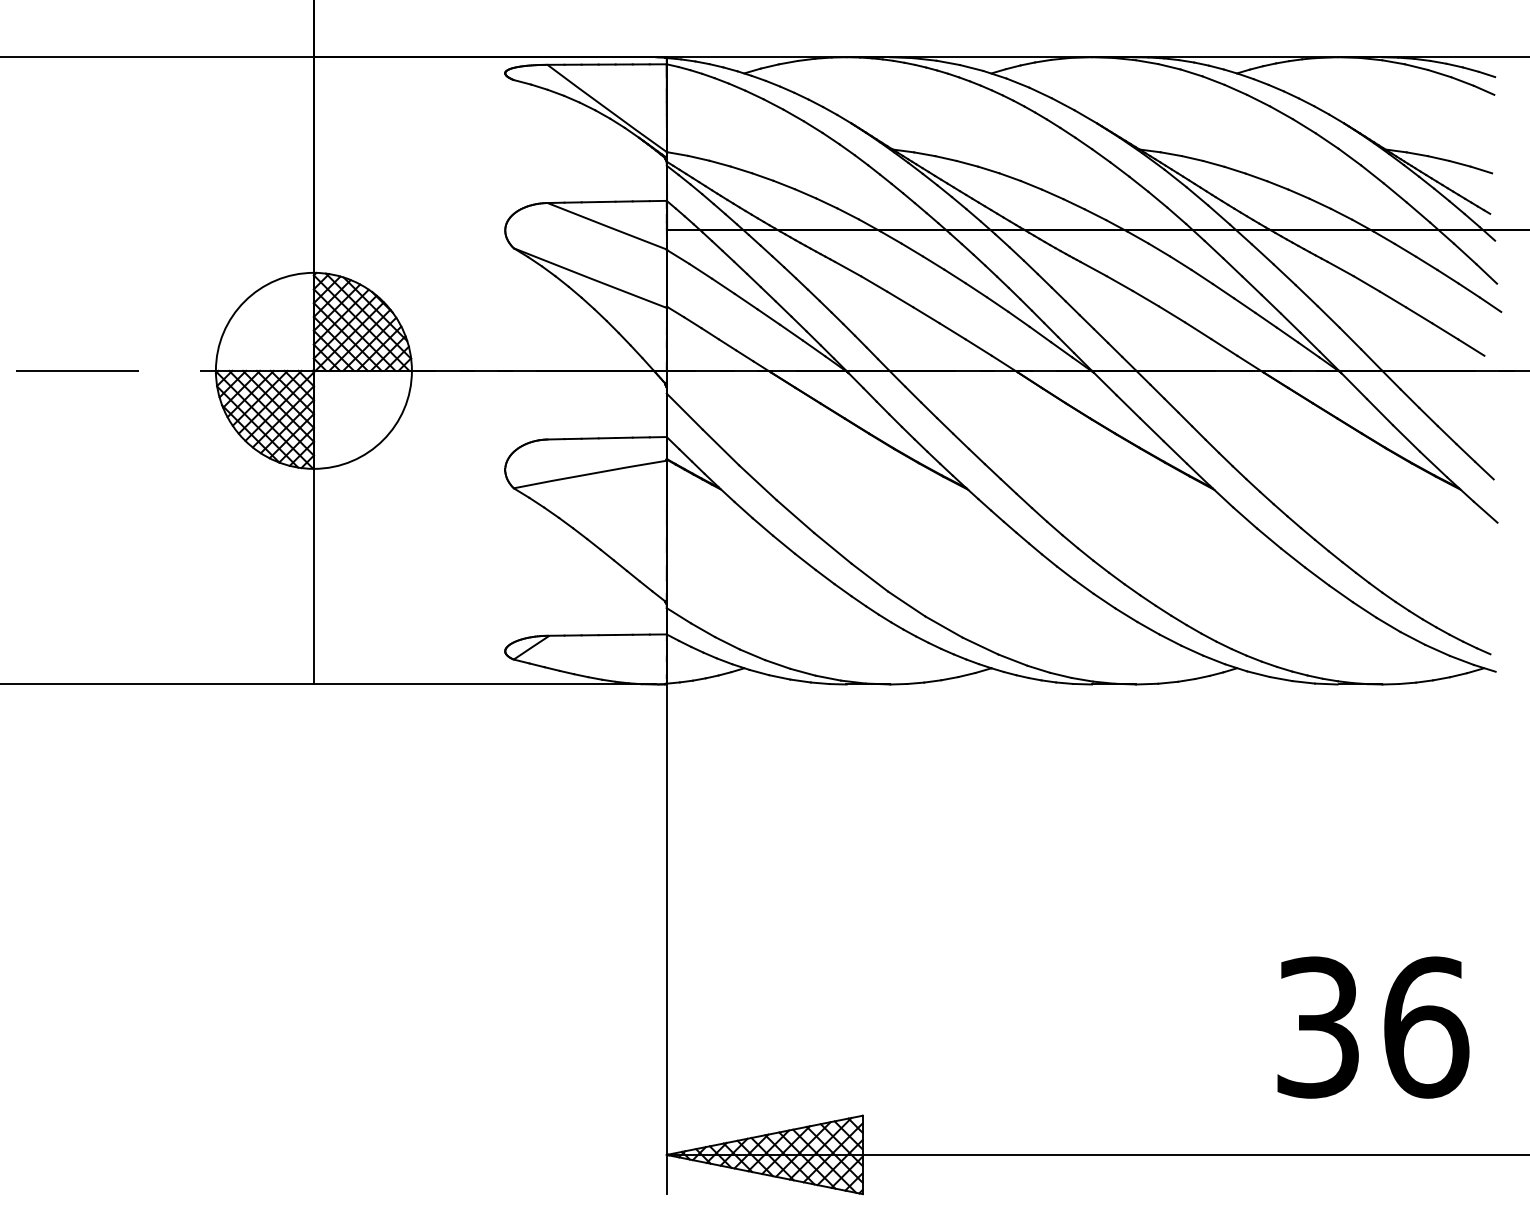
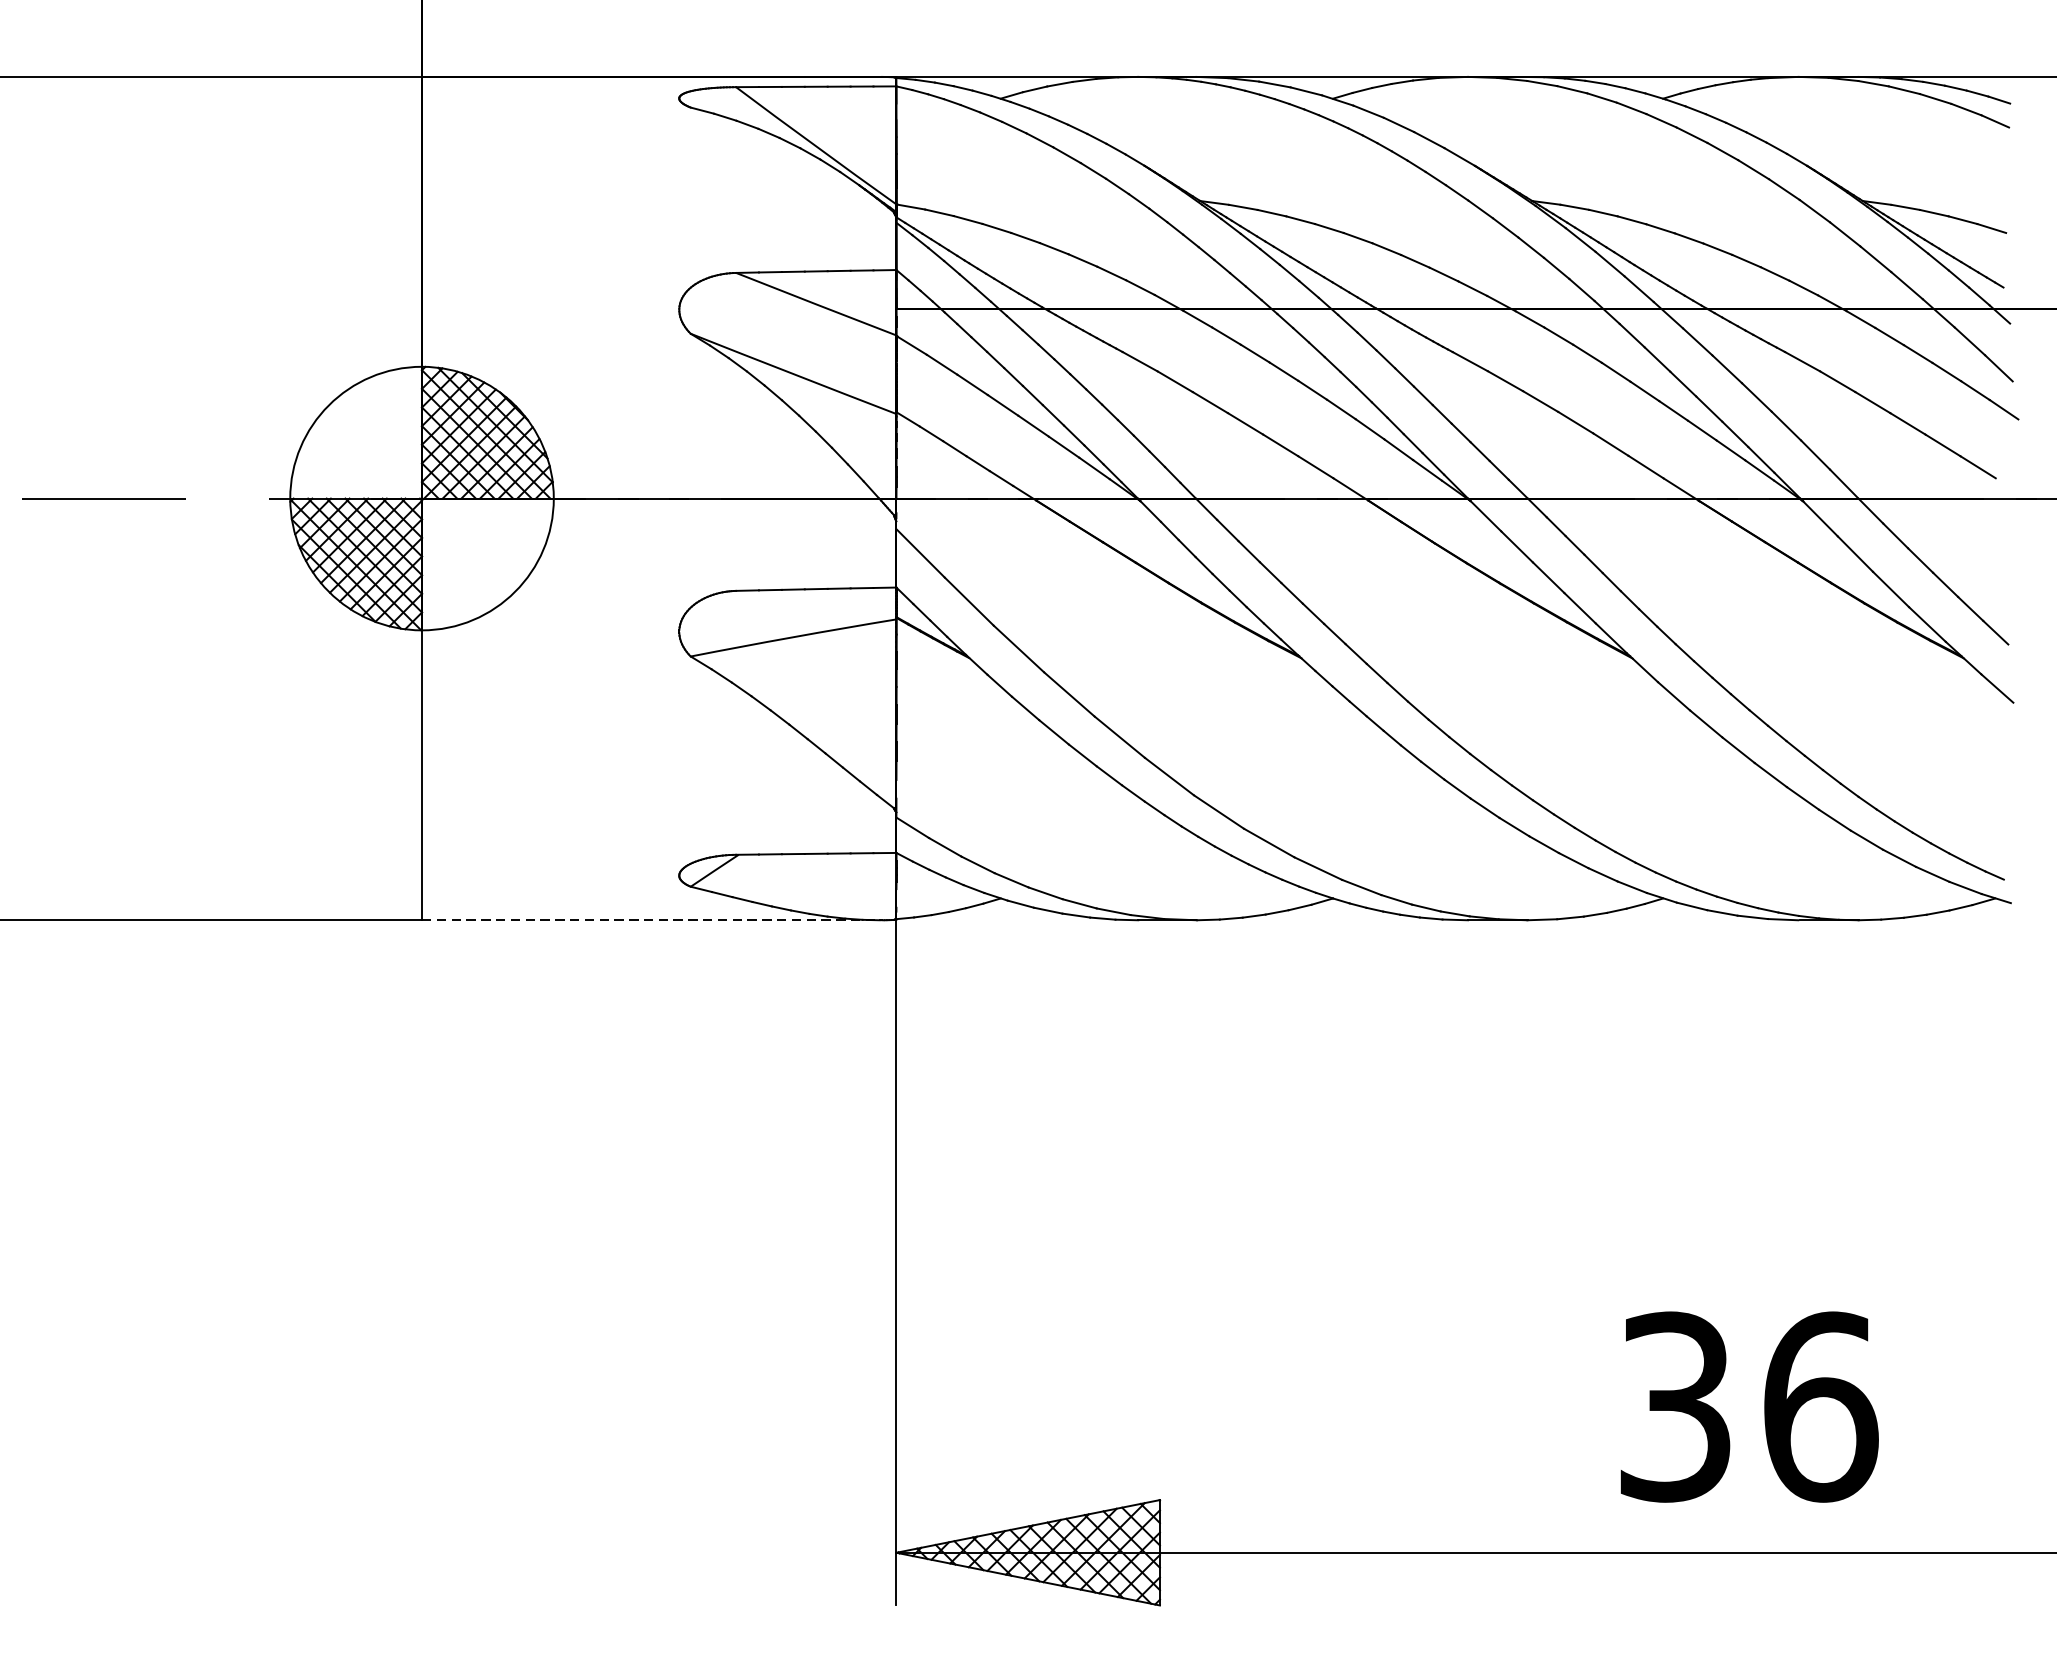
line: (484, 684) -> (651, 920), solid -> dashed
text: (1373, 1027) -> (1749, 1406), moved

